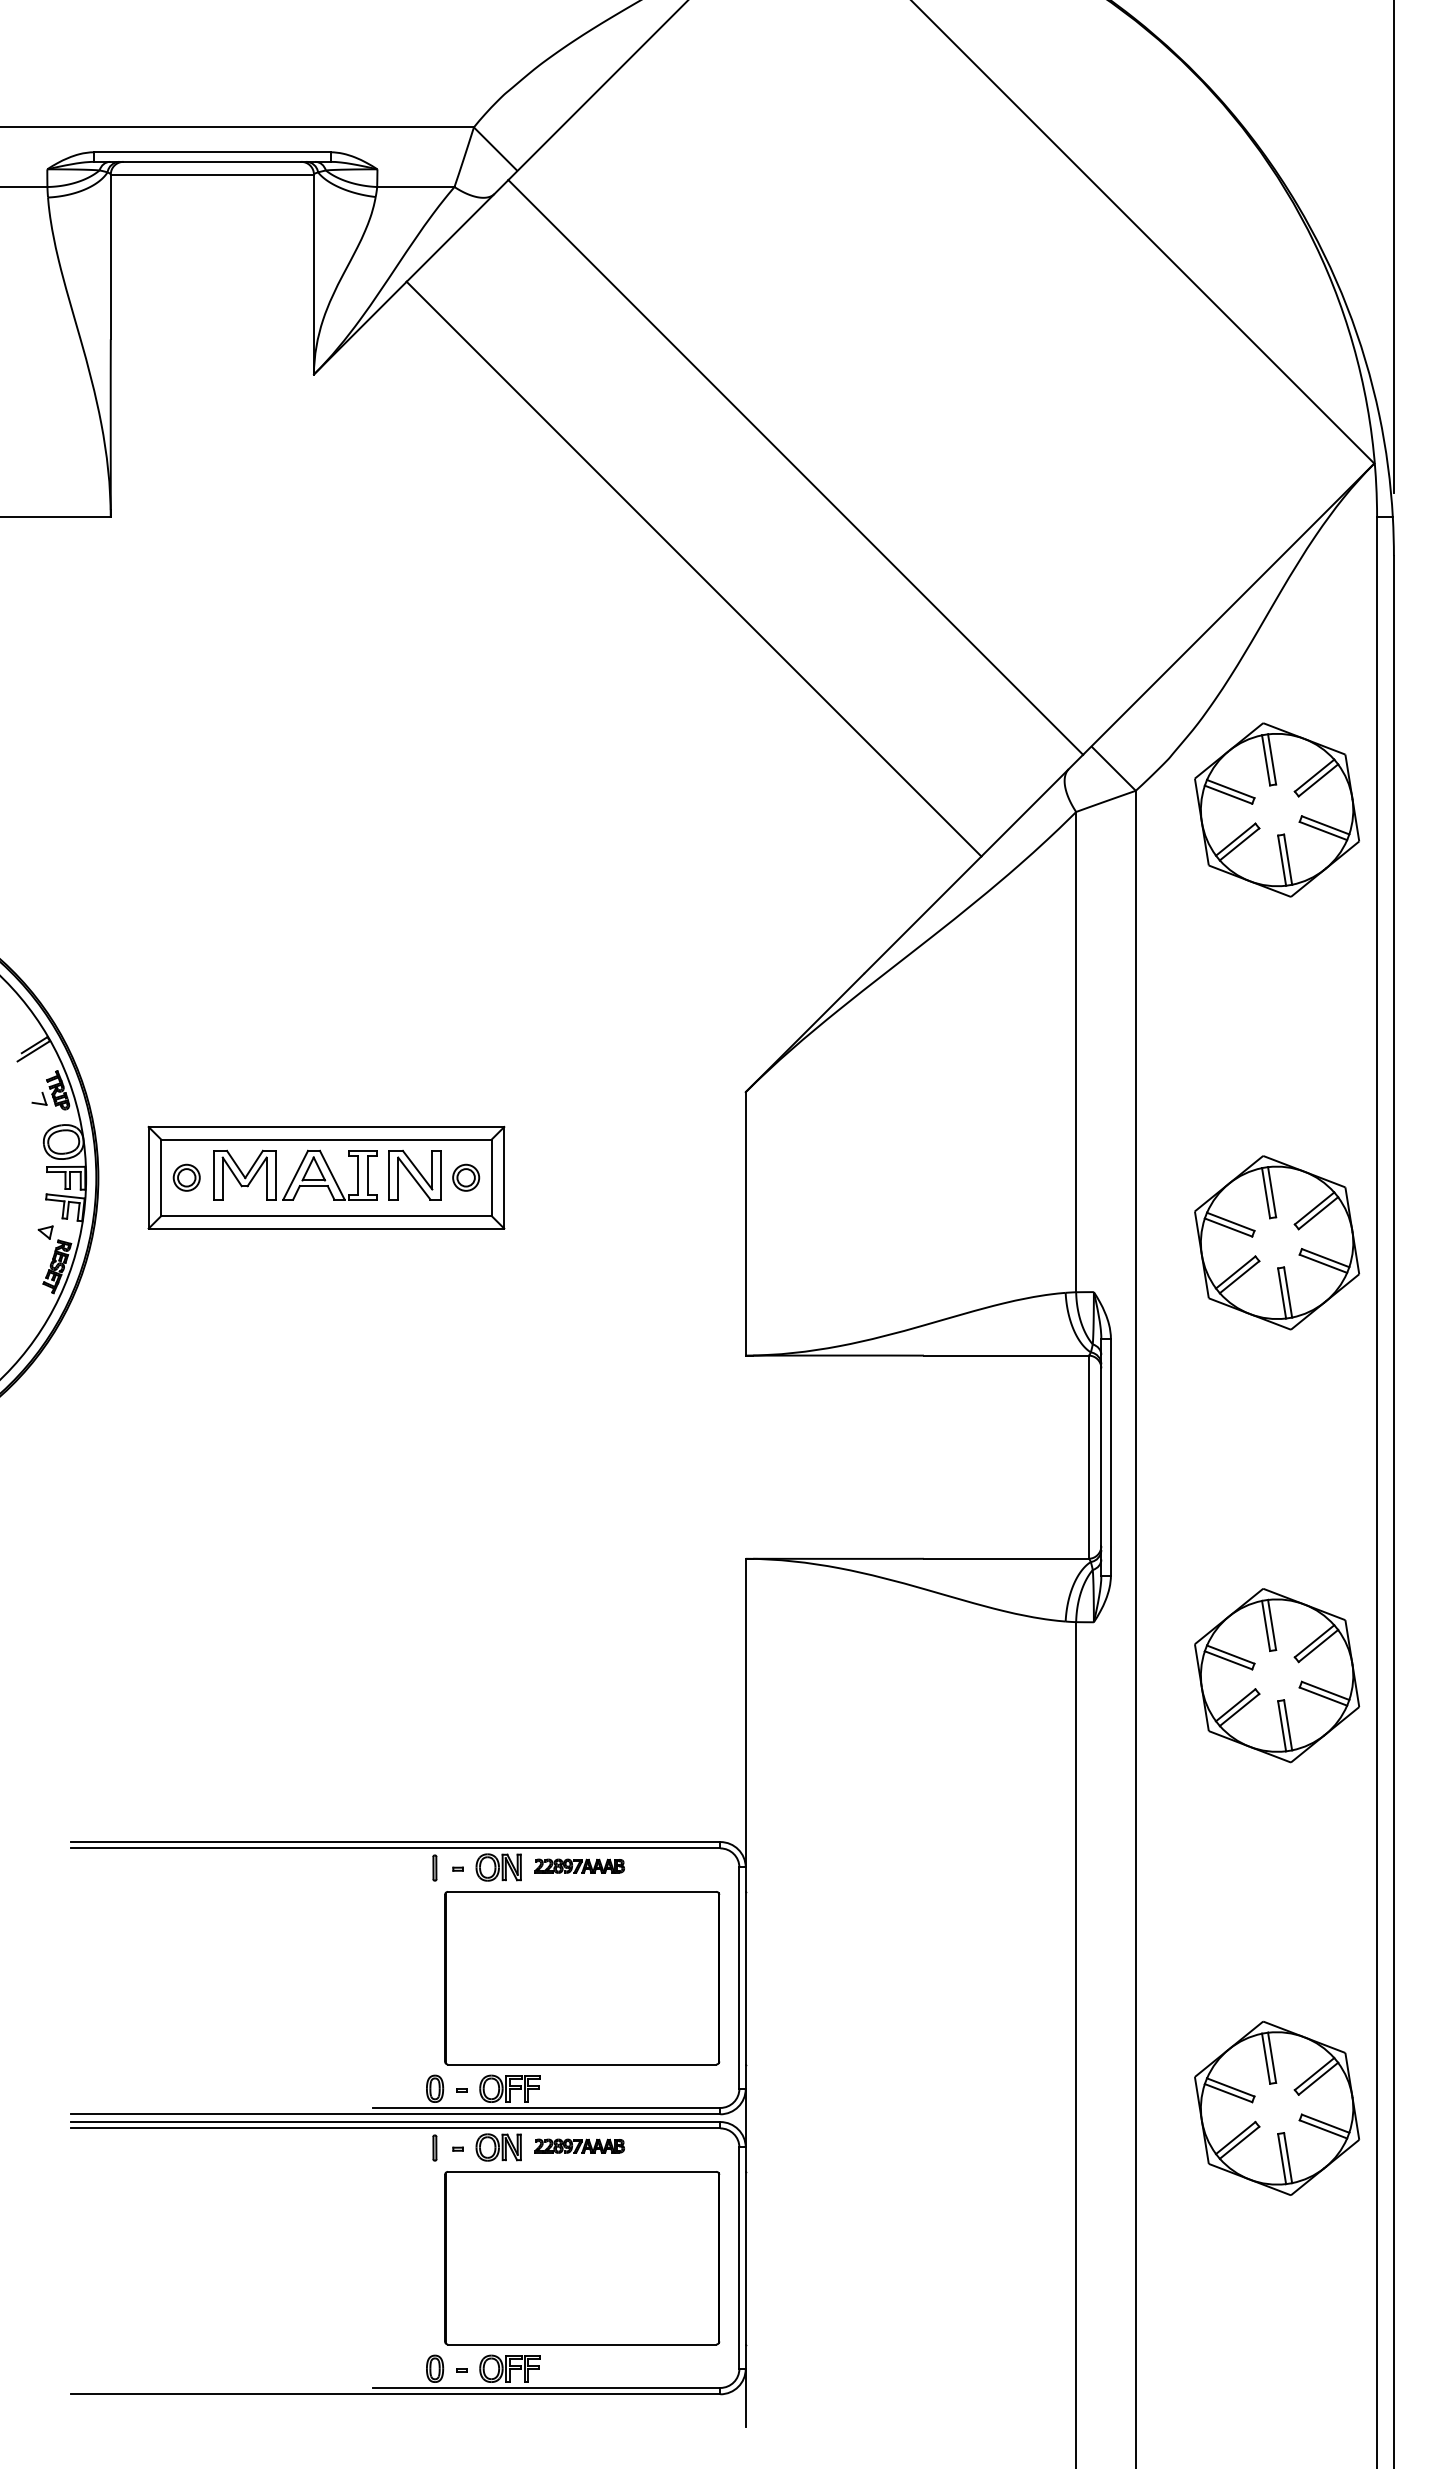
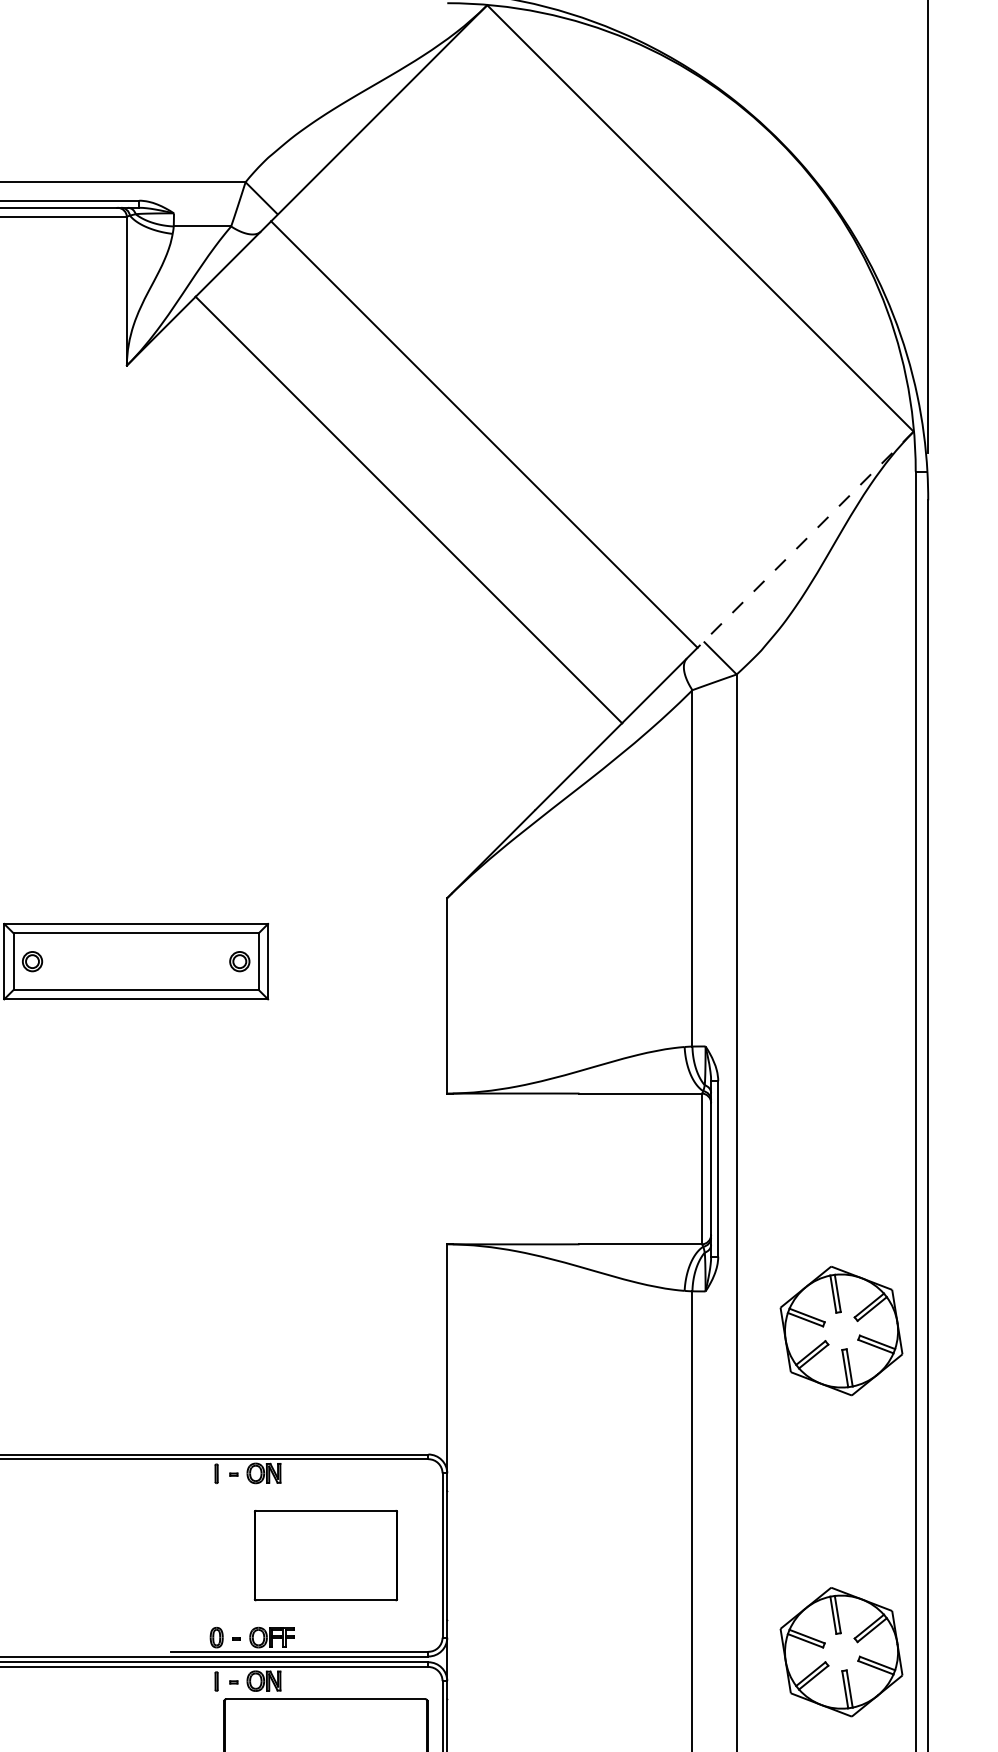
line: (1228, 609) -> (805, 539), solid -> dashed
part: (1276, 809) -> (841, 688), removed
part: (295, 1174) -> (113, 959), removed
part: (414, 1174) -> (201, 959), removed
part: (1277, 1242) -> (841, 1009), removed
part: (579, 1865) -> (323, 1471), removed
part: (582, 1978) -> (326, 1555), size x0.7
part: (579, 2145) -> (323, 1679), removed

